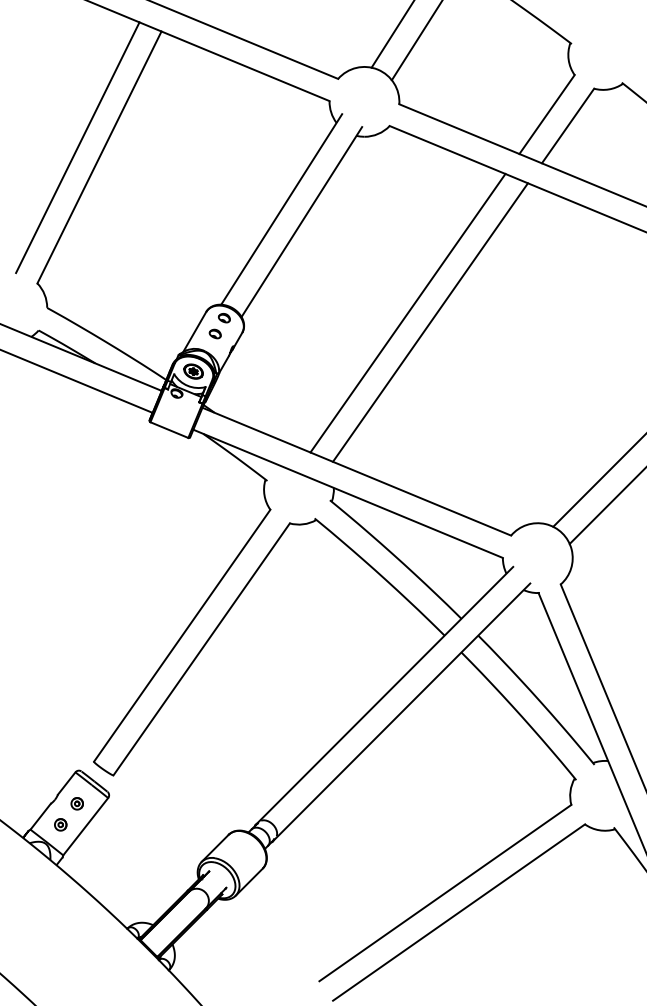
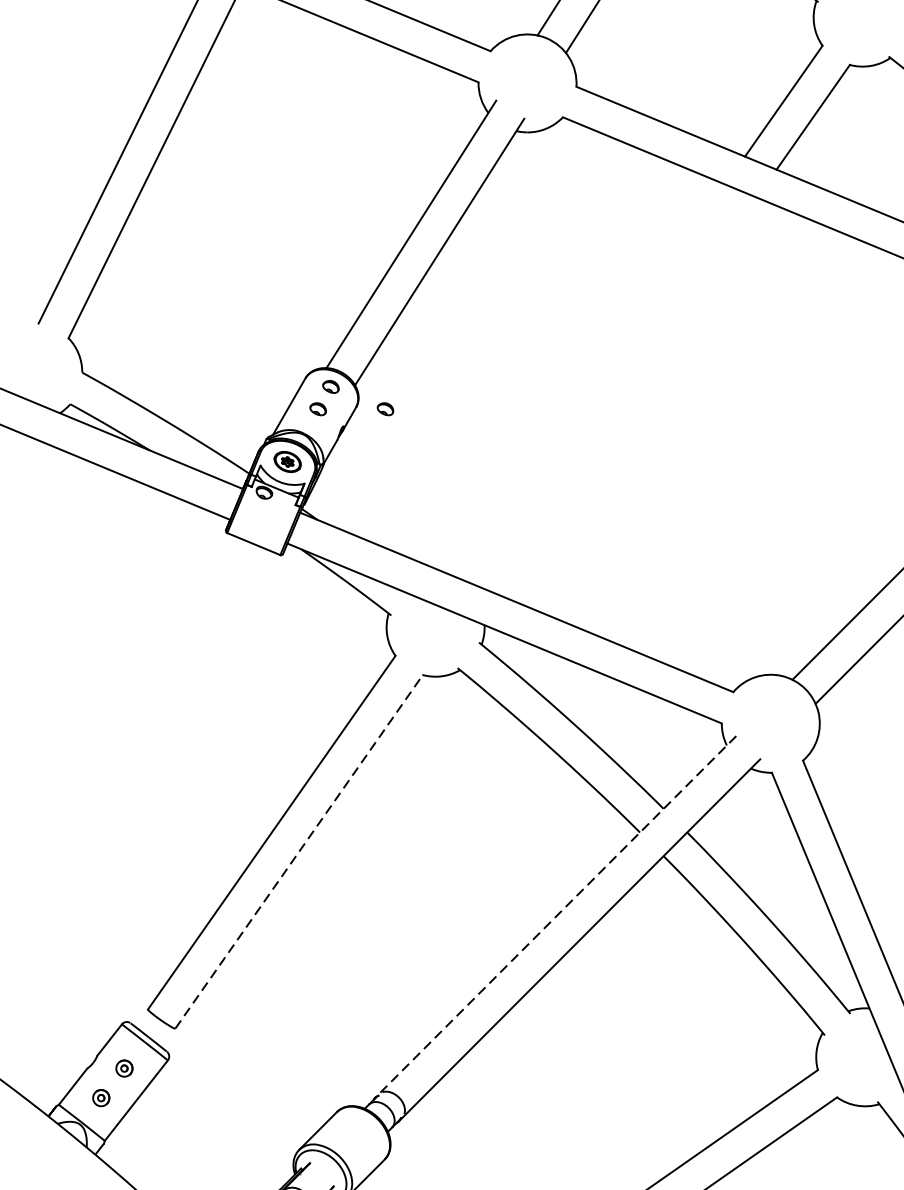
line: (407, 312) -> (587, 379), removed
line: (429, 322) -> (618, 393), removed
part: (262, 333) -> (384, 408), added
line: (201, 649) -> (298, 851), solid -> dashed
line: (384, 696) -> (555, 917), solid -> dashed

